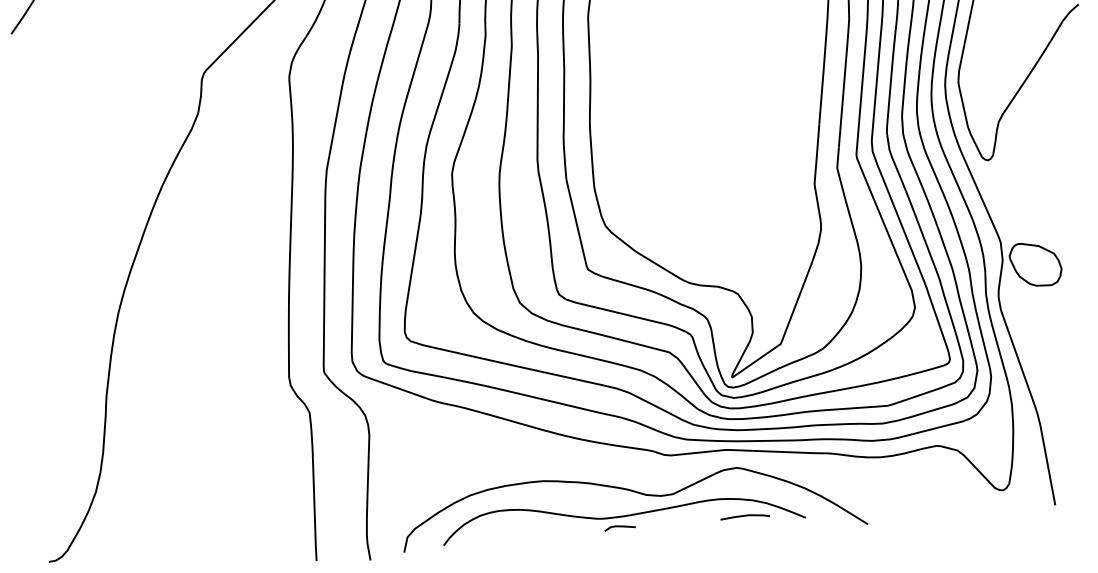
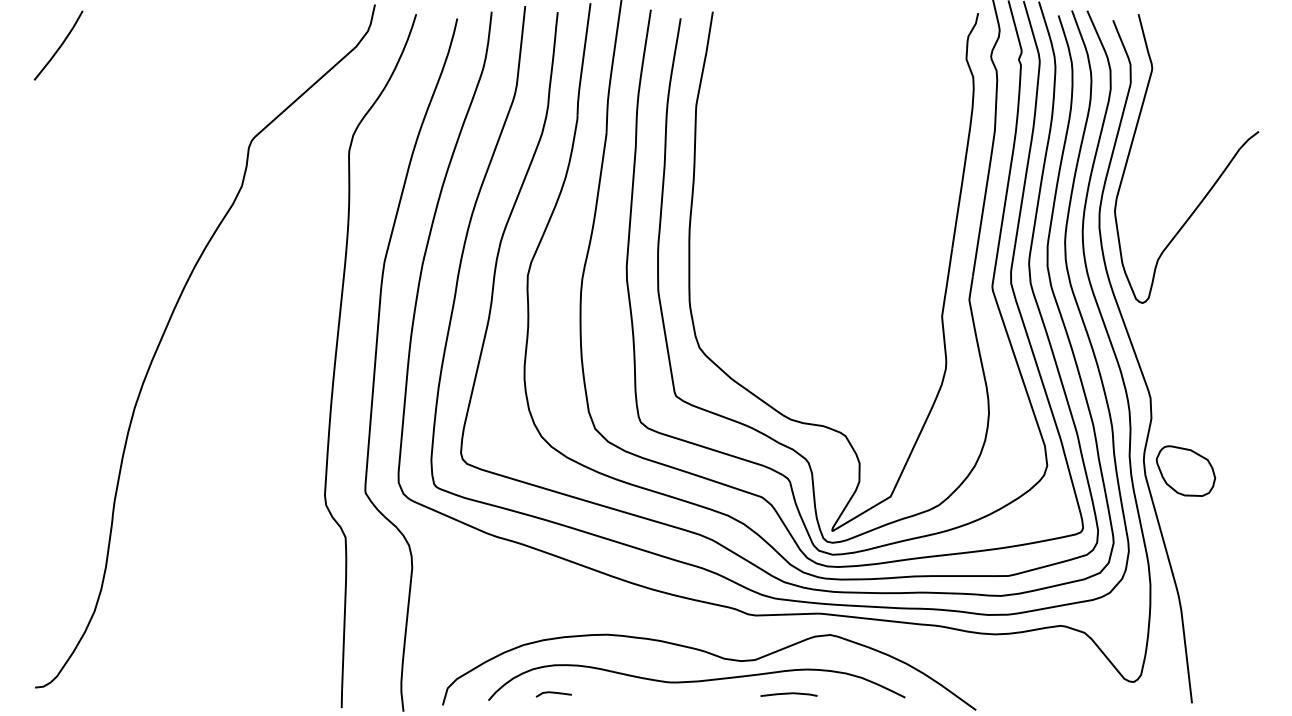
part: (1035, 264) -> (1185, 470), moved
line: (744, 516) -> (788, 694), moved
line: (619, 527) -> (553, 693), moved

